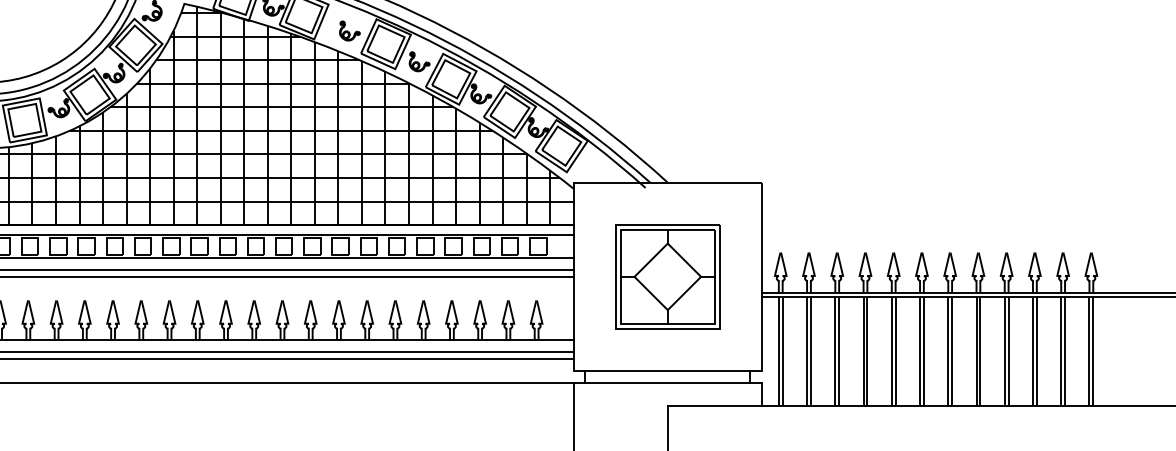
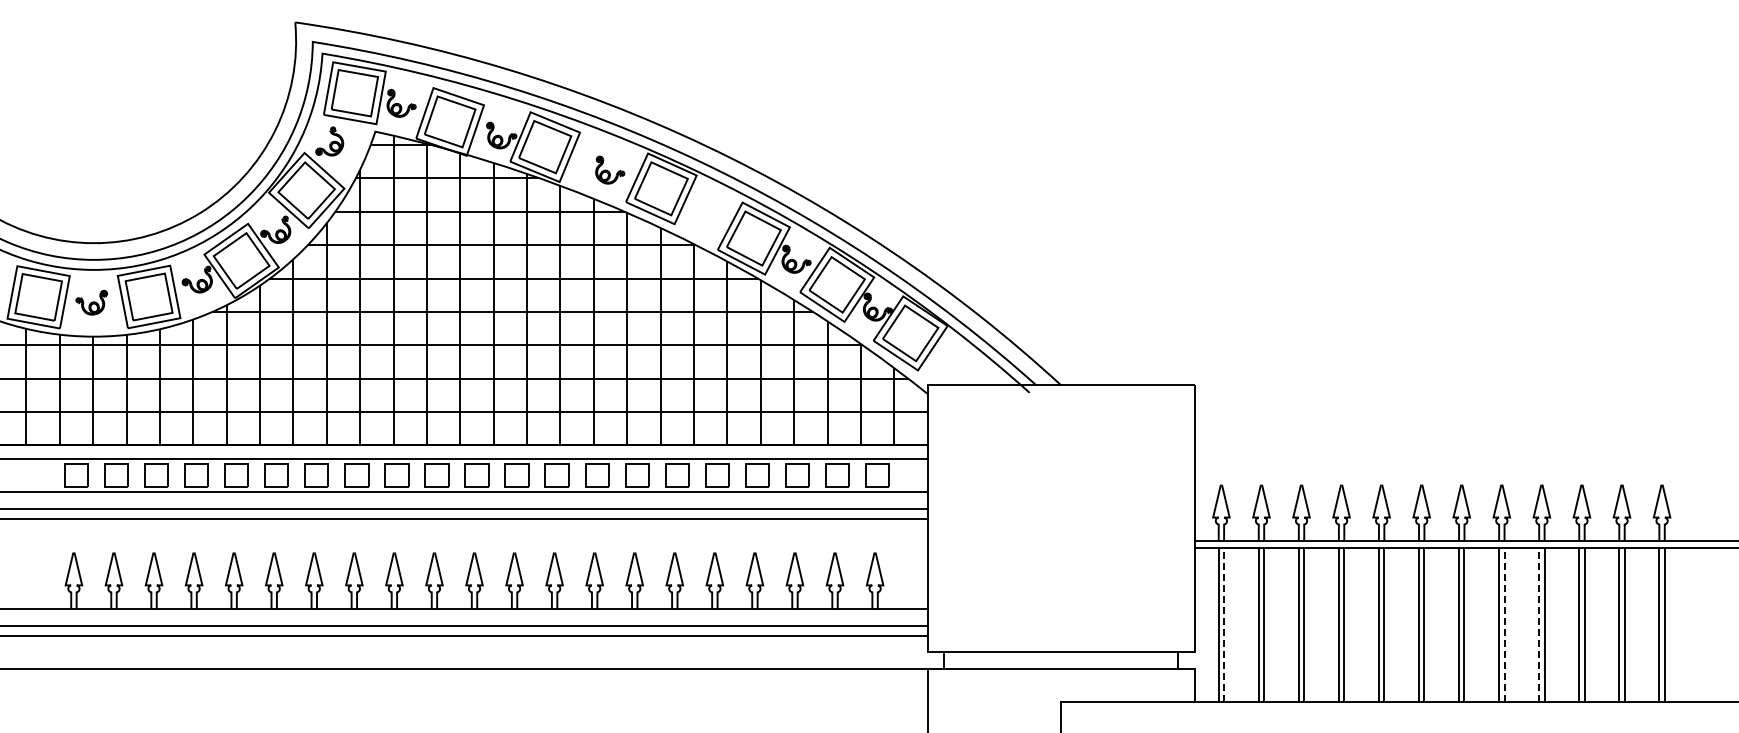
part: (419, 61) -> (709, 213), removed
part: (668, 276) -> (1061, 518), removed
line: (782, 351) -> (1224, 624), solid -> dashed
line: (980, 351) -> (1504, 624), solid -> dashed
line: (1004, 351) -> (1539, 624), solid -> dashed

